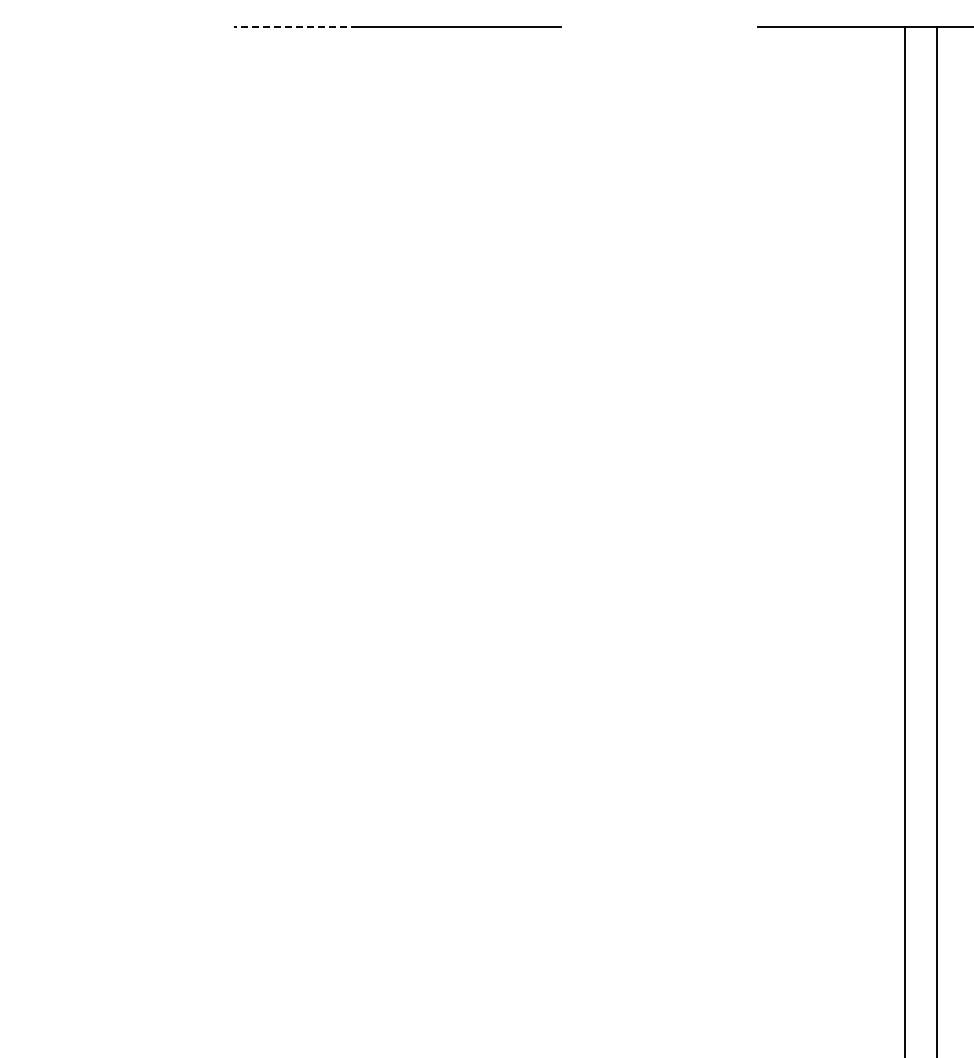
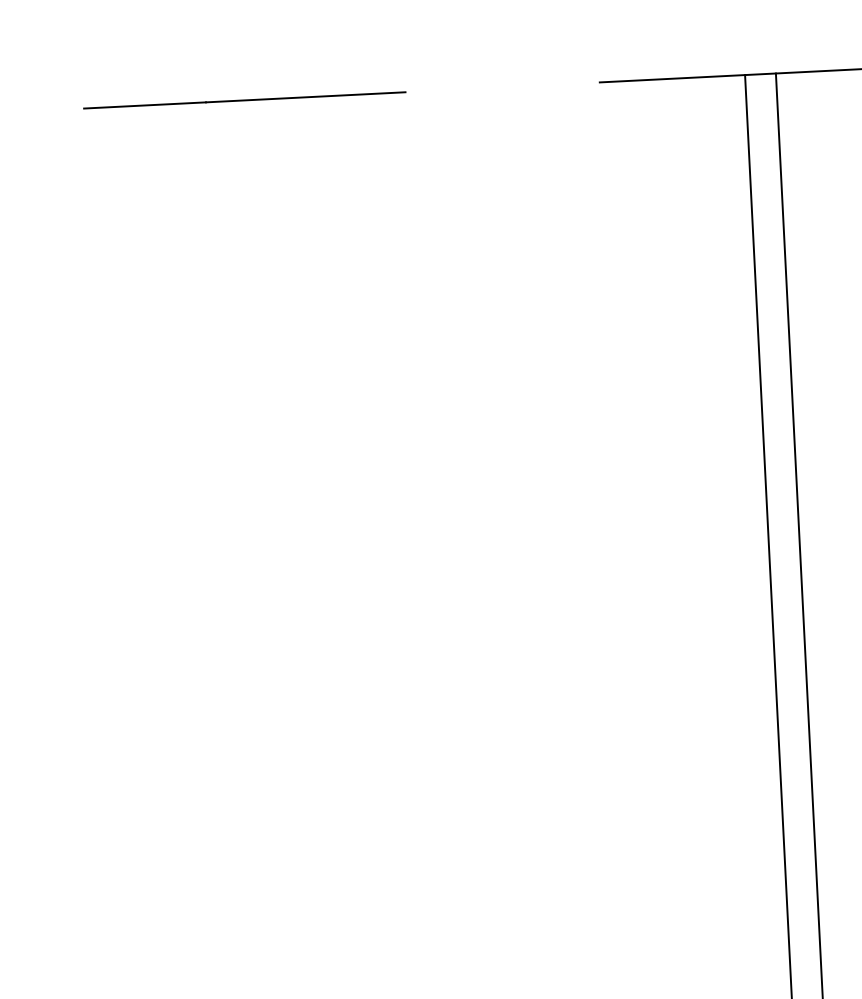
line: (296, 27) -> (145, 105), dashed -> solid

